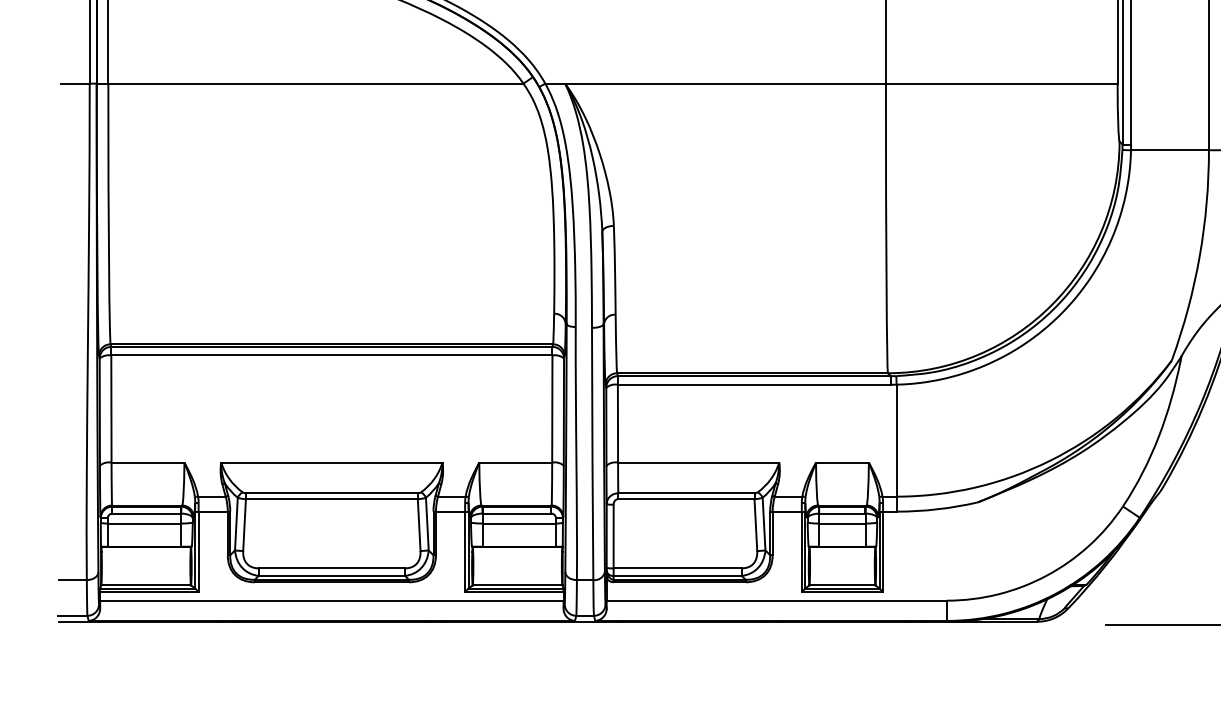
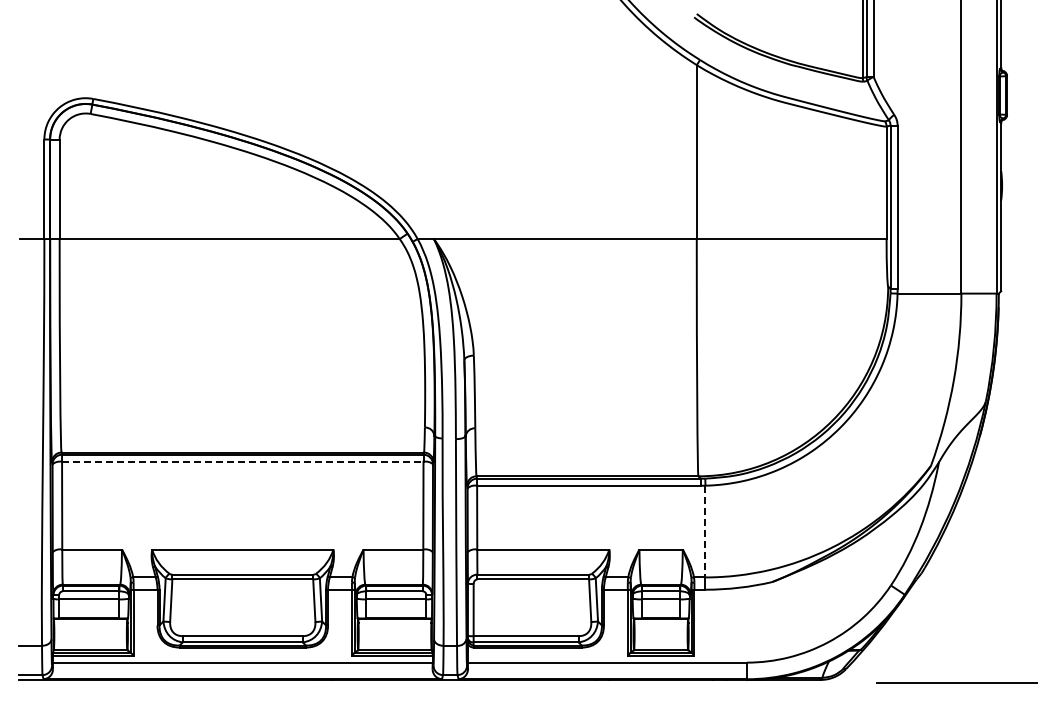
line: (331, 355) -> (242, 461), solid -> dashed
line: (896, 440) -> (705, 531), solid -> dashed

